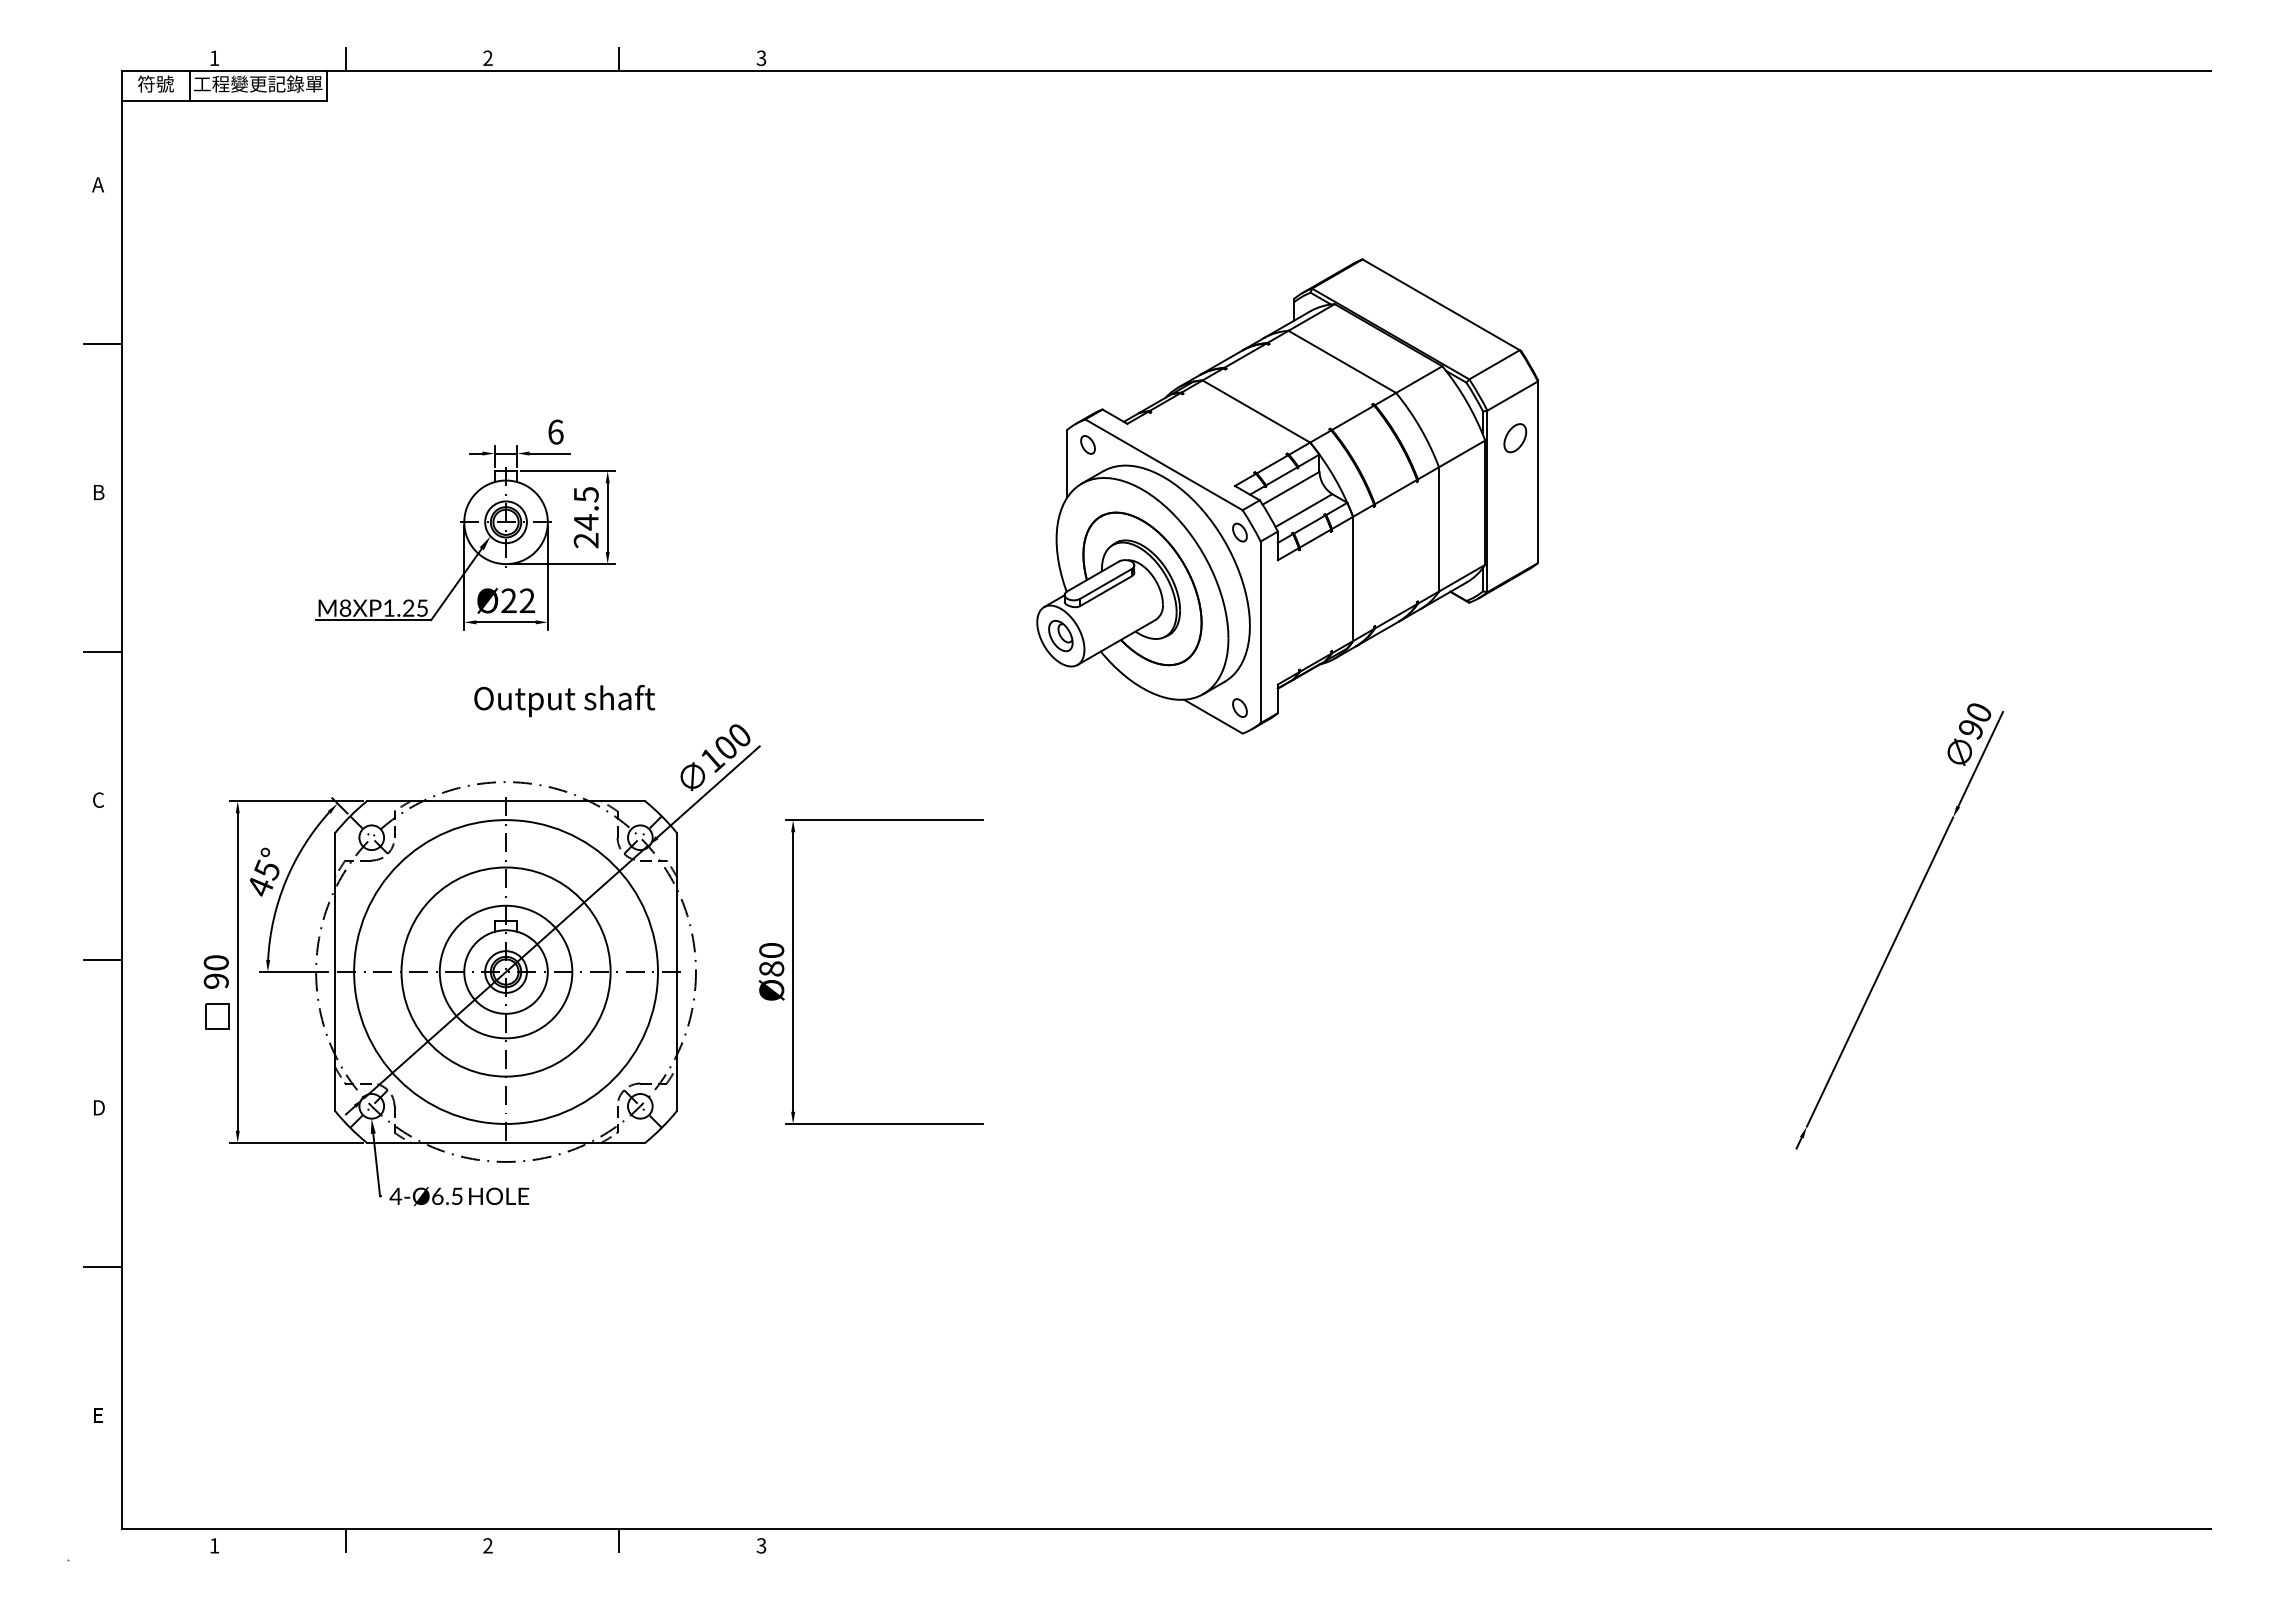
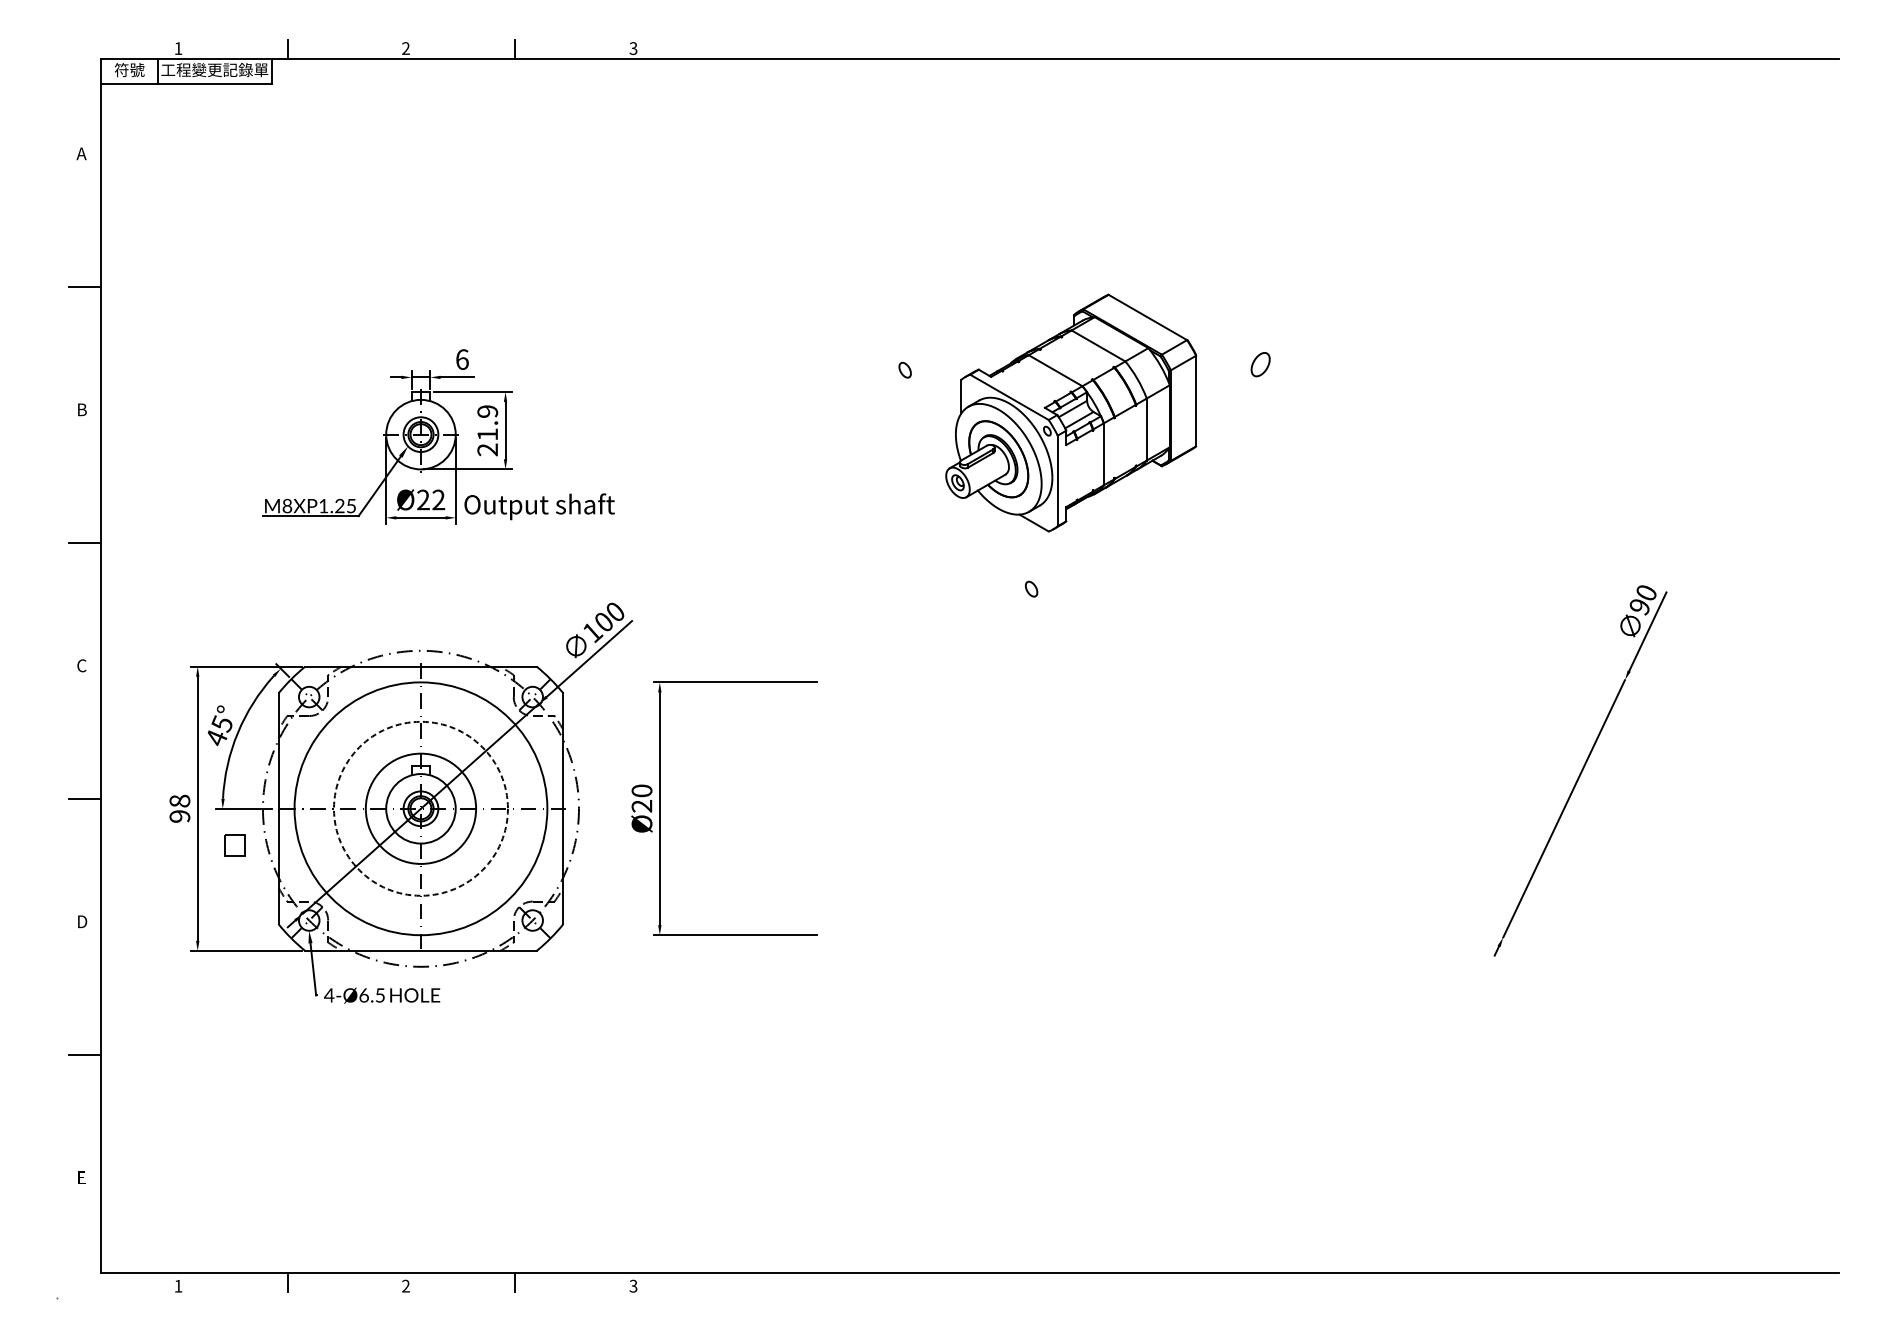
part: (1287, 496) -> (1071, 413), size x0.6
text: (585, 508) -> (487, 423), 24.5 -> 21.9
text: (564, 701) -> (539, 507), moved
text: (216, 962) -> (180, 800), 90 -> 98
text: (771, 968) -> (641, 805), Ø80 -> Ø20
circle: (505, 971) -> (420, 808), solid -> dashed
part: (217, 1016) -> (234, 845), moved

